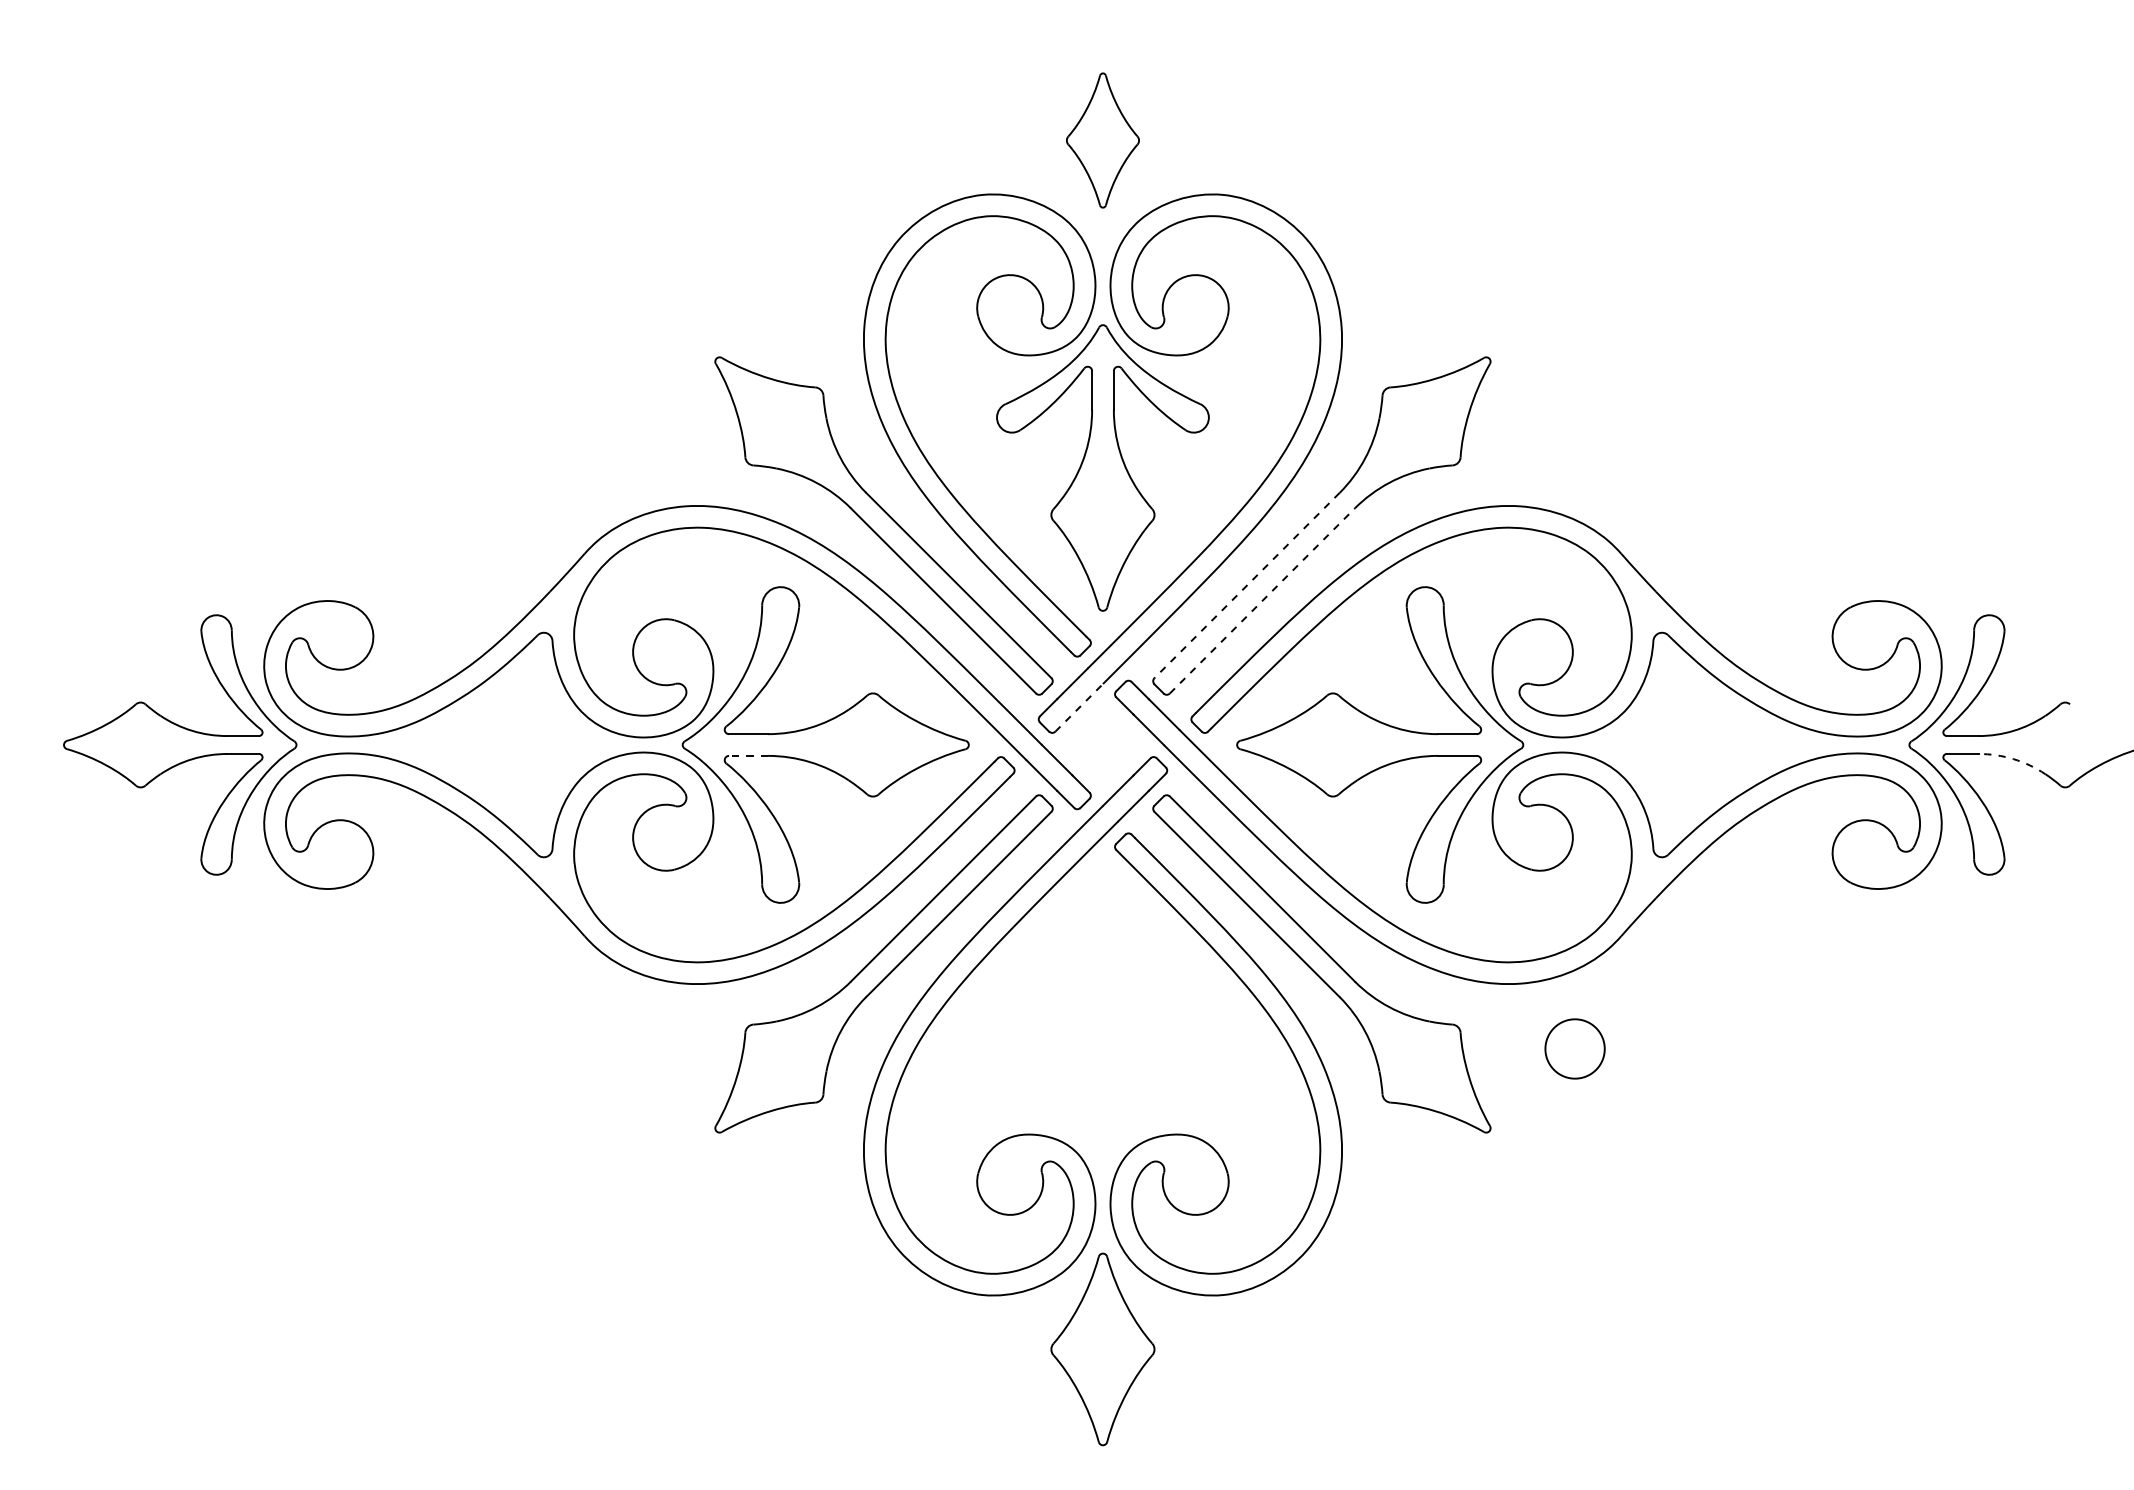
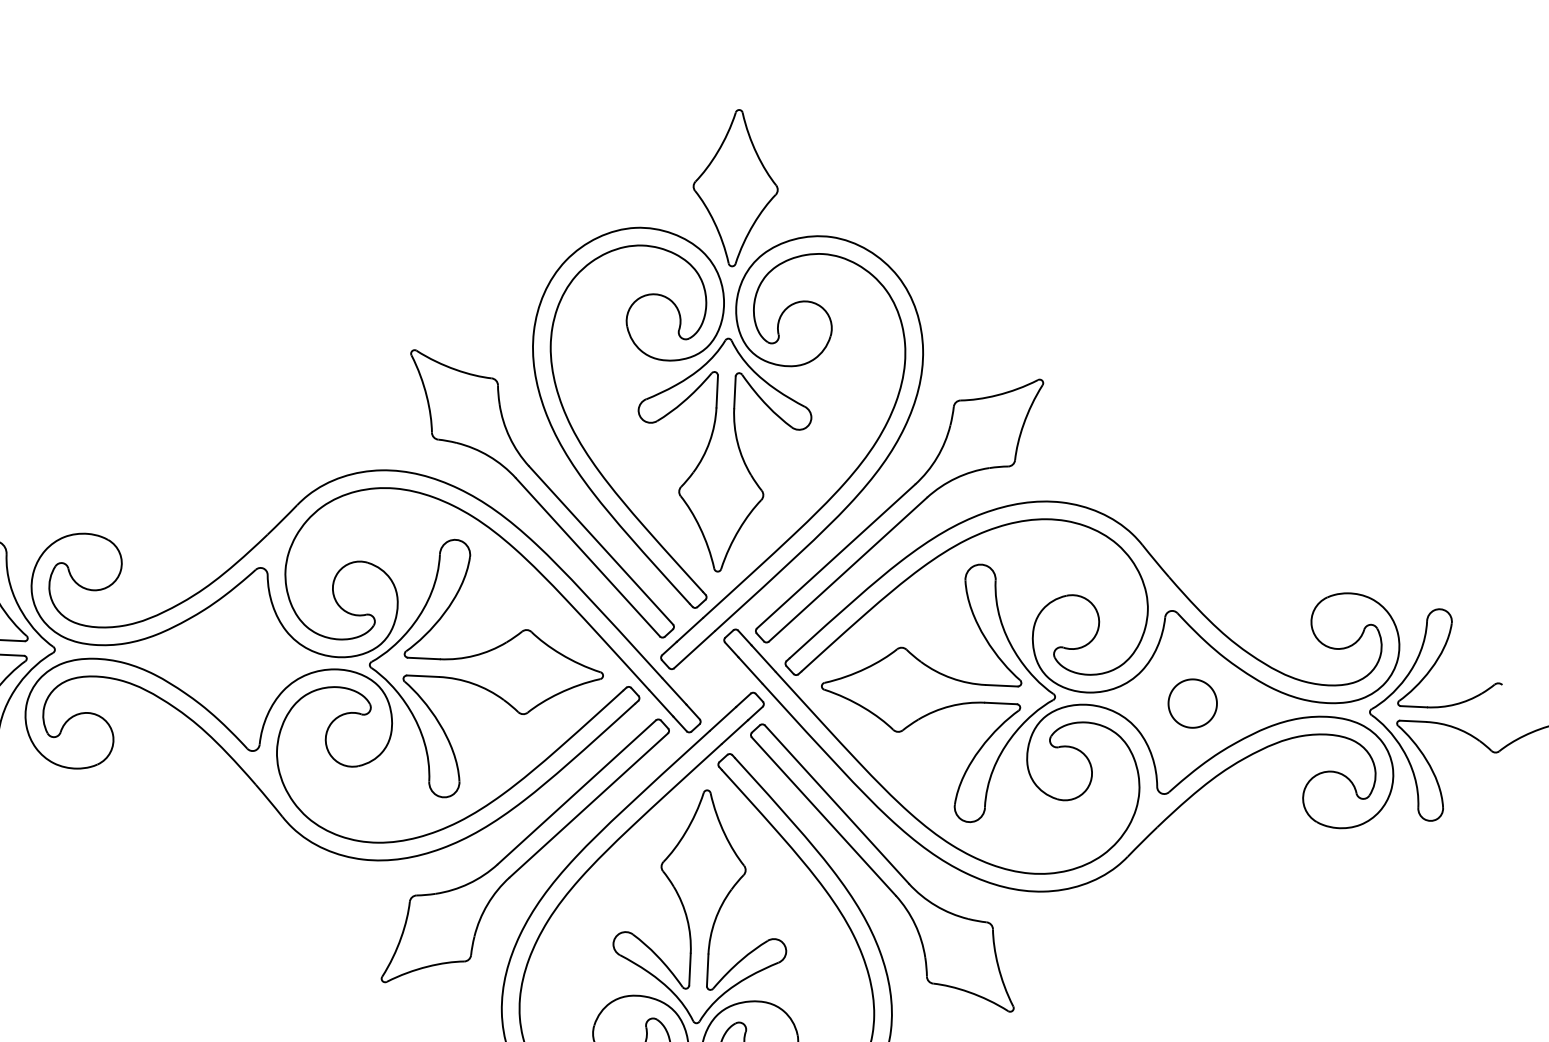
part: (1102, 140) -> (735, 188), size x1.43
line: (1247, 585) -> (836, 556), dashed -> solid
line: (1262, 600) -> (848, 569), dashed -> solid
line: (1079, 707) -> (694, 649), dashed -> solid
line: (748, 755) -> (423, 675), dashed -> solid
arc: (2013, 759) -> (1454, 727), dashed -> solid
part: (1102, 1021) -> (701, 906), added
part: (1574, 1048) -> (1192, 703), moved

